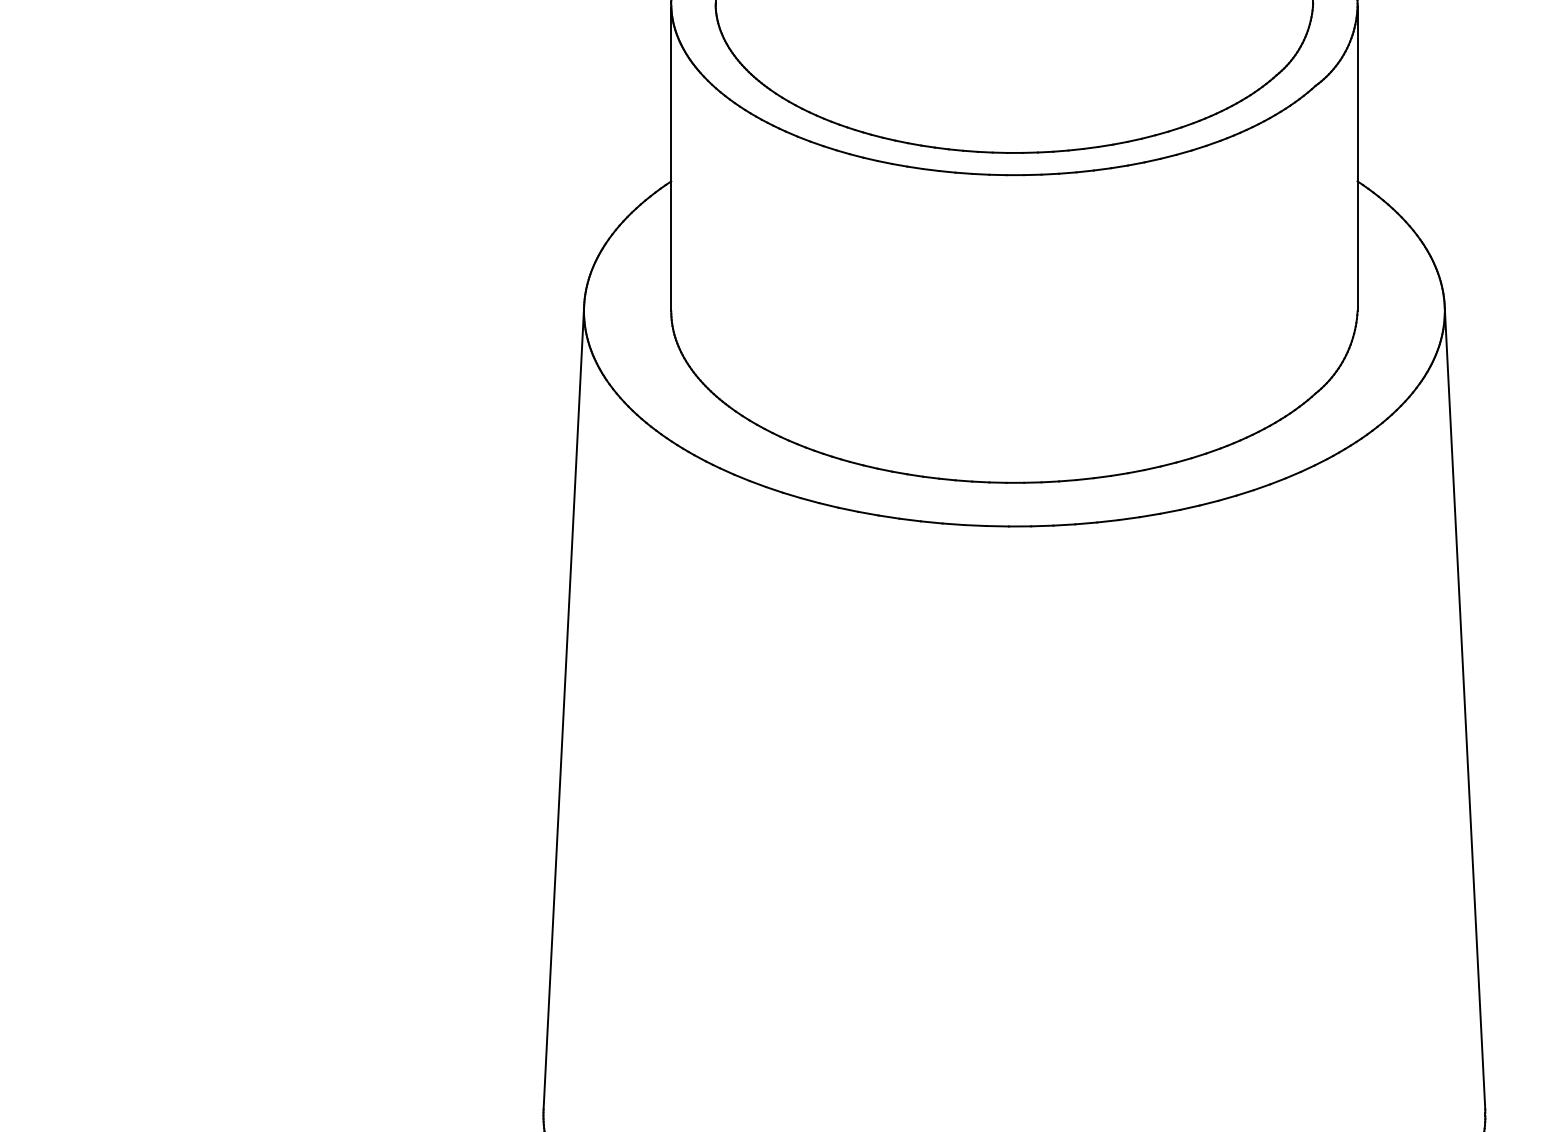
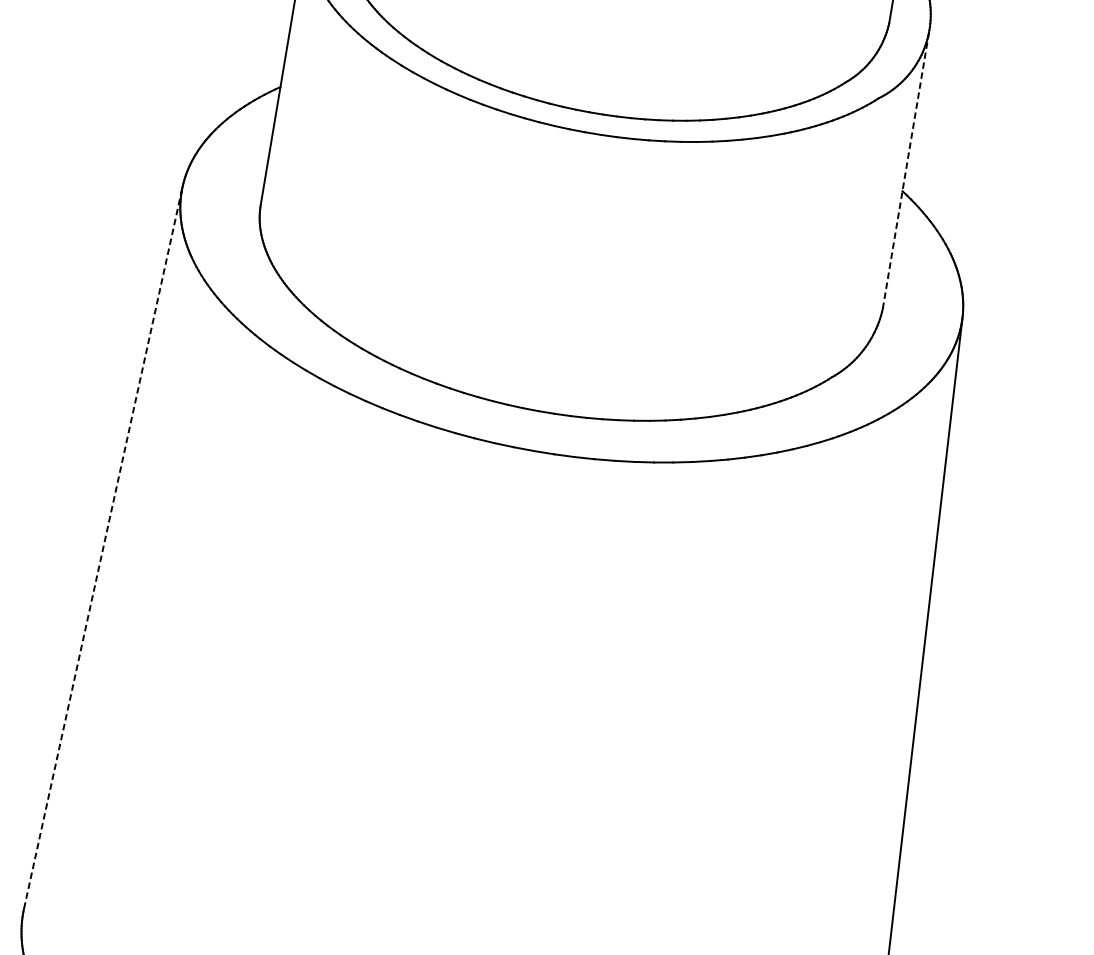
line: (1357, 158) -> (905, 170), solid -> dashed
line: (563, 709) -> (102, 549), solid -> dashed

